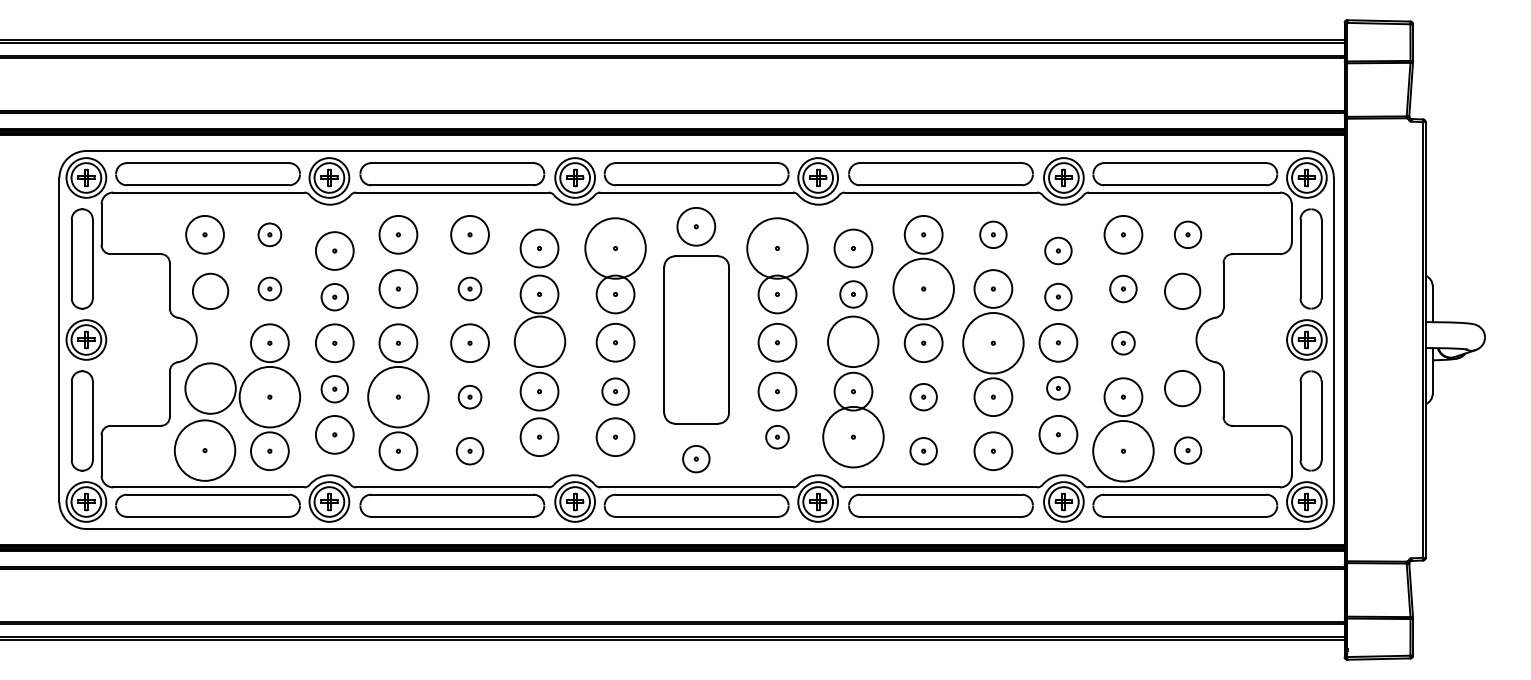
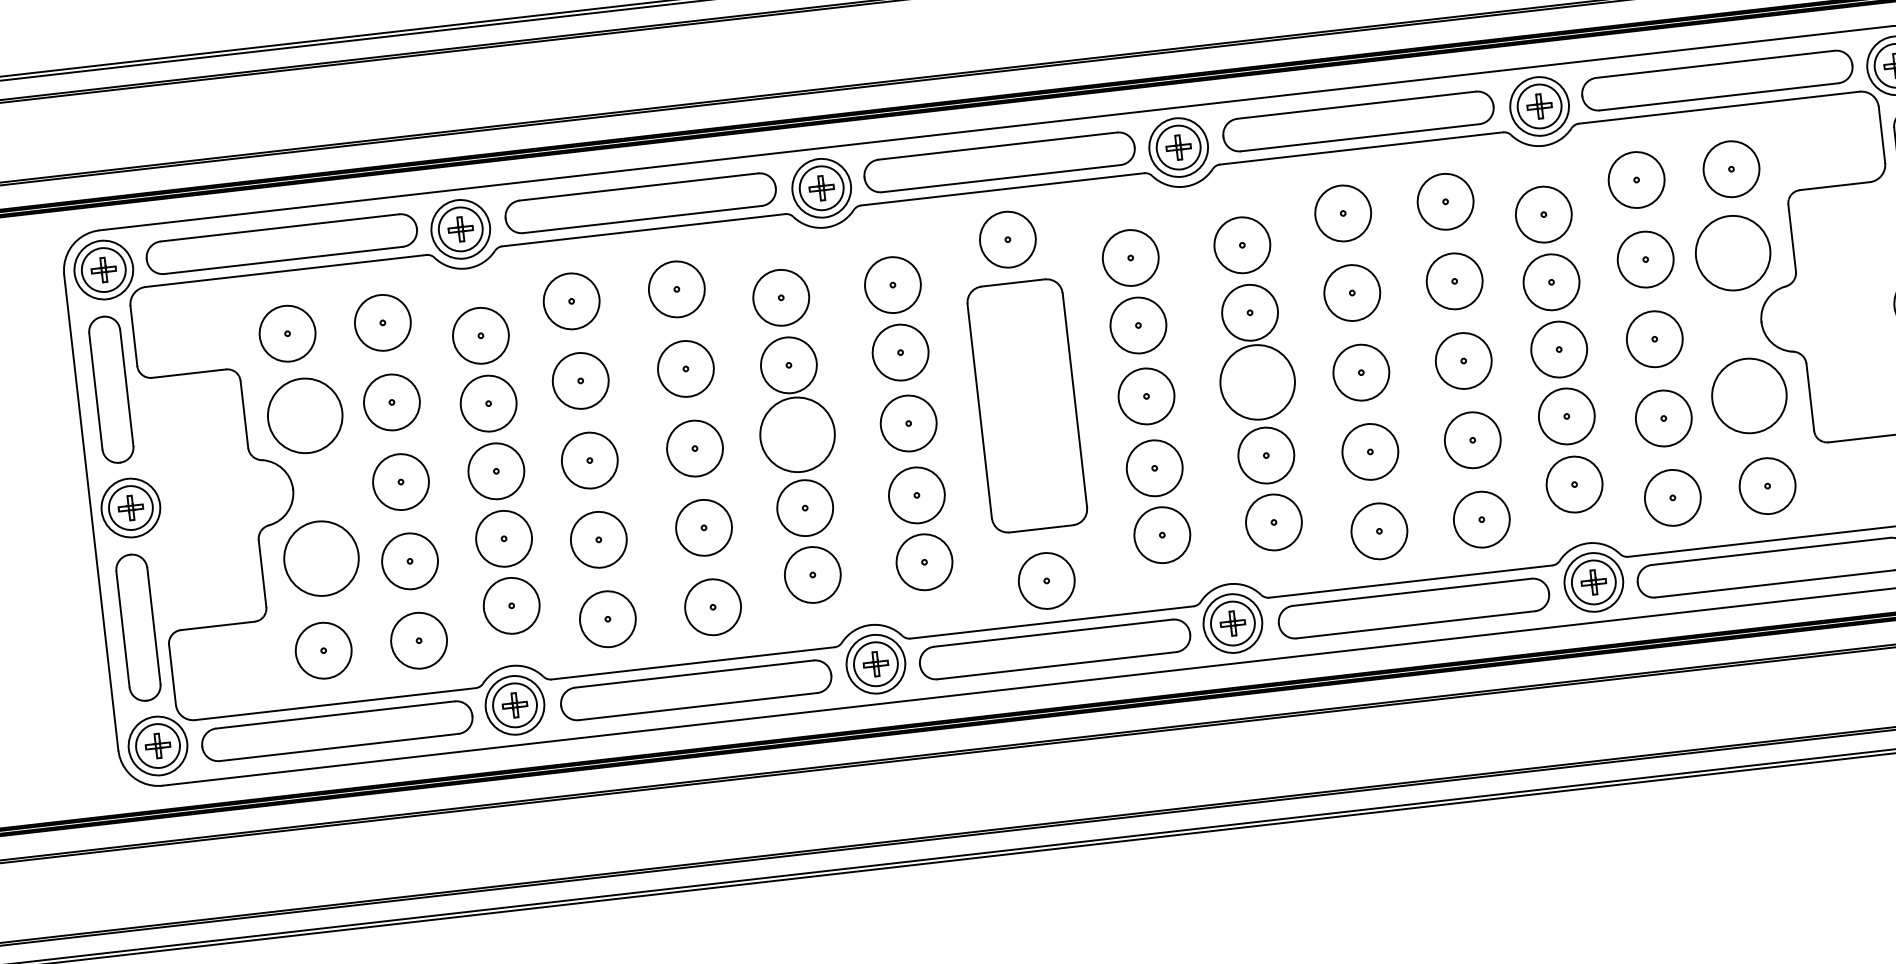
circle: (269, 234) -> (382, 322), size x1.67
circle: (993, 234) -> (1445, 201), size x1.43
circle: (1187, 234) -> (1730, 168), size x1.43
circle: (615, 248) -> (892, 285), size x0.62
circle: (777, 248) -> (1130, 257), size x0.62
circle: (1058, 250) -> (1543, 213), size x1.43
circle: (269, 288) -> (391, 401), size x1.67
circle: (469, 288) -> (685, 368), size x1.67
circle: (923, 288) -> (1351, 292), size x0.62
circle: (1123, 288) -> (1645, 258), size x1.43
circle: (210, 291) -> (305, 416), size x1.43
circle: (1182, 291) -> (1732, 253), size x1.43
circle: (853, 294) -> (1250, 312), size x1.43
circle: (1058, 296) -> (1551, 281), size x1.43
circle: (334, 297) -> (488, 404), size x1.43
circle: (993, 343) -> (1463, 361), size x0.62
circle: (1123, 343) -> (1654, 339), size x1.67
circle: (1058, 388) -> (1566, 416), size x1.67
circle: (1182, 388) -> (1749, 395), size x1.43
circle: (334, 389) -> (503, 539), size x1.43
circle: (615, 391) -> (916, 495), size x1.43
circle: (269, 397) -> (409, 561), size x0.62
circle: (398, 397) -> (598, 540), size x0.62
circle: (469, 397) -> (703, 528), size x1.67
circle: (923, 397) -> (1370, 452), size x1.43
circle: (777, 437) -> (1162, 535), size x1.67
circle: (853, 437) -> (1274, 522), size x0.62
circle: (204, 450) -> (322, 650), size x0.62
circle: (1187, 450) -> (1766, 486), size x1.43
circle: (469, 451) -> (712, 607), size x1.43
circle: (923, 451) -> (1379, 531), size x1.43
circle: (1123, 451) -> (1672, 498), size x0.62
circle: (696, 459) -> (1047, 581), size x1.43

